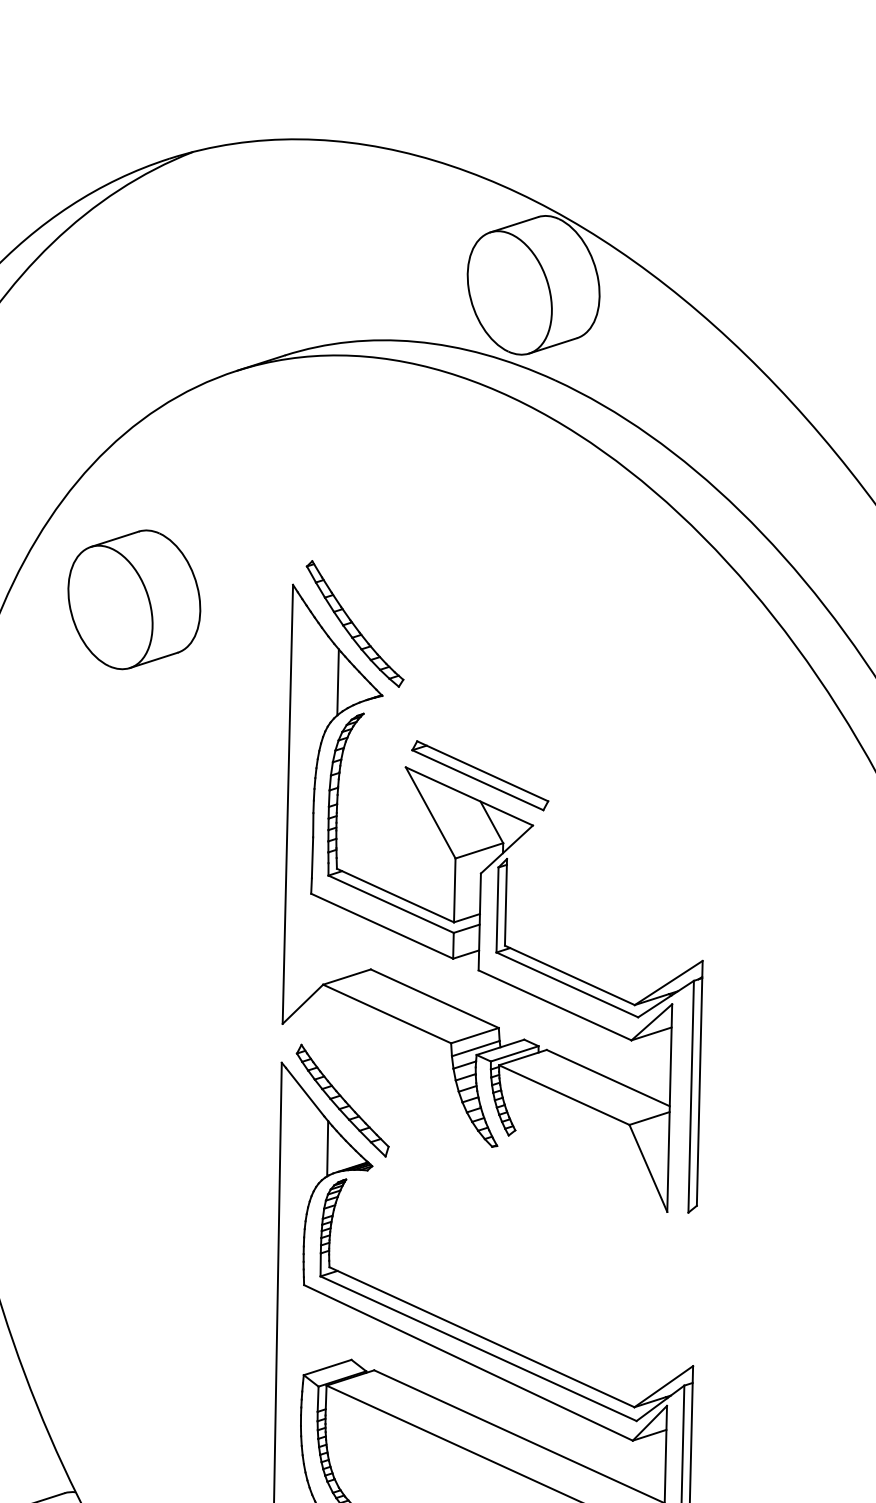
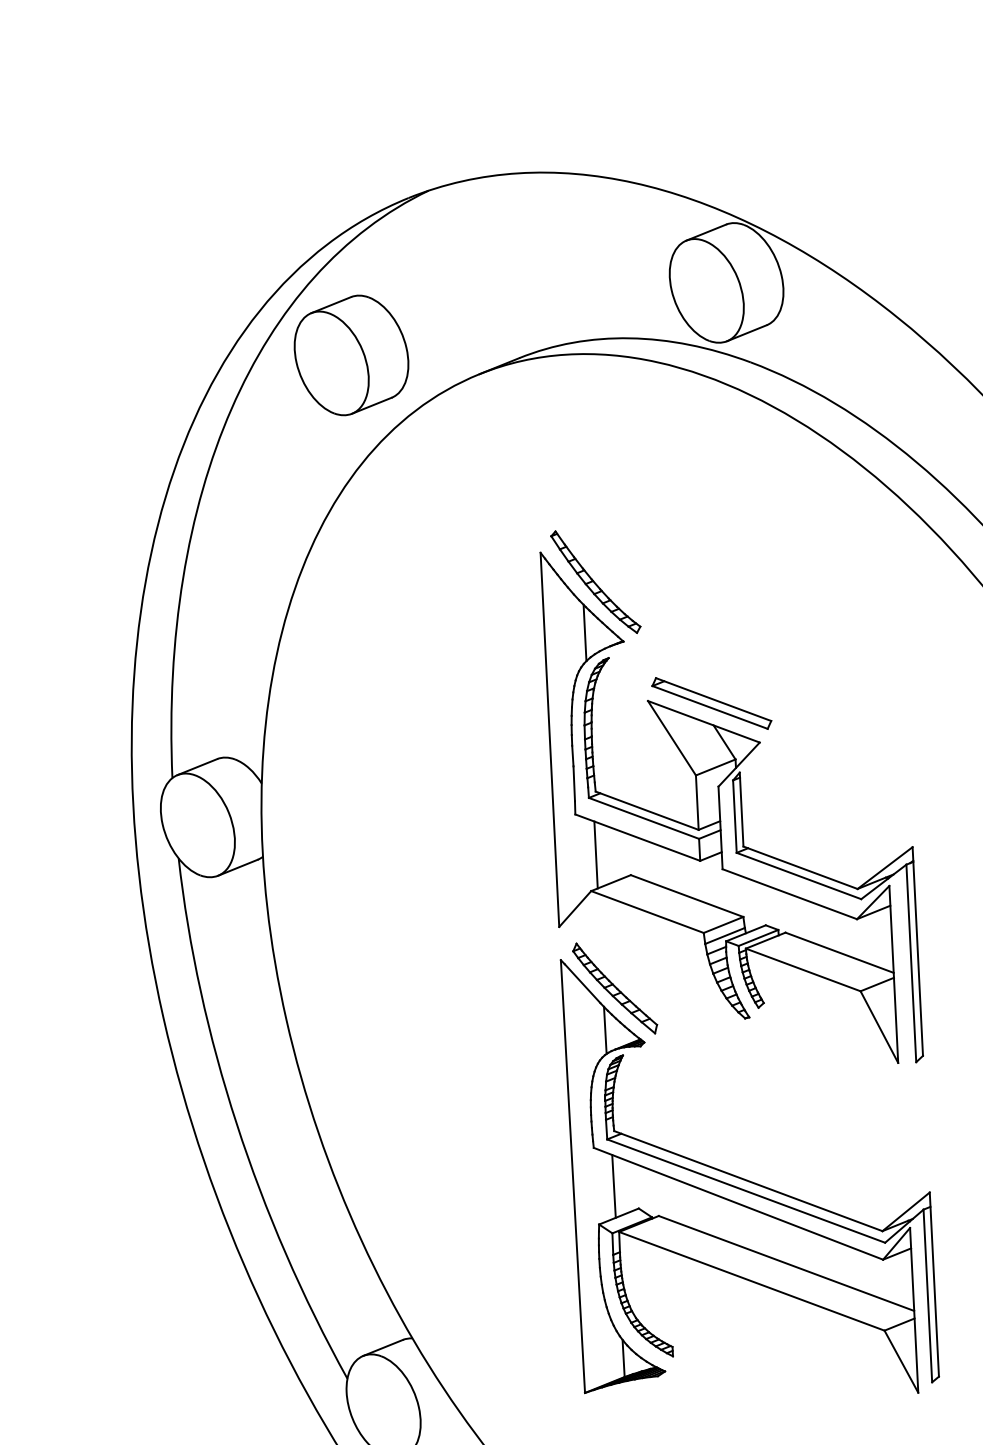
part: (134, 599) -> (351, 355), moved
line: (331, 942) -> (595, 854), added
line: (323, 1331) -> (613, 1186), added

